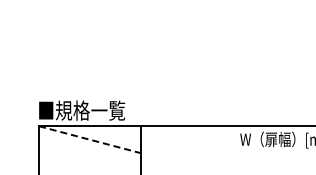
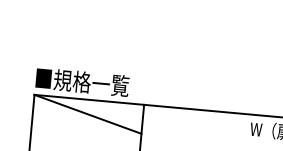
line: (90, 139) -> (88, 114), dashed -> solid

